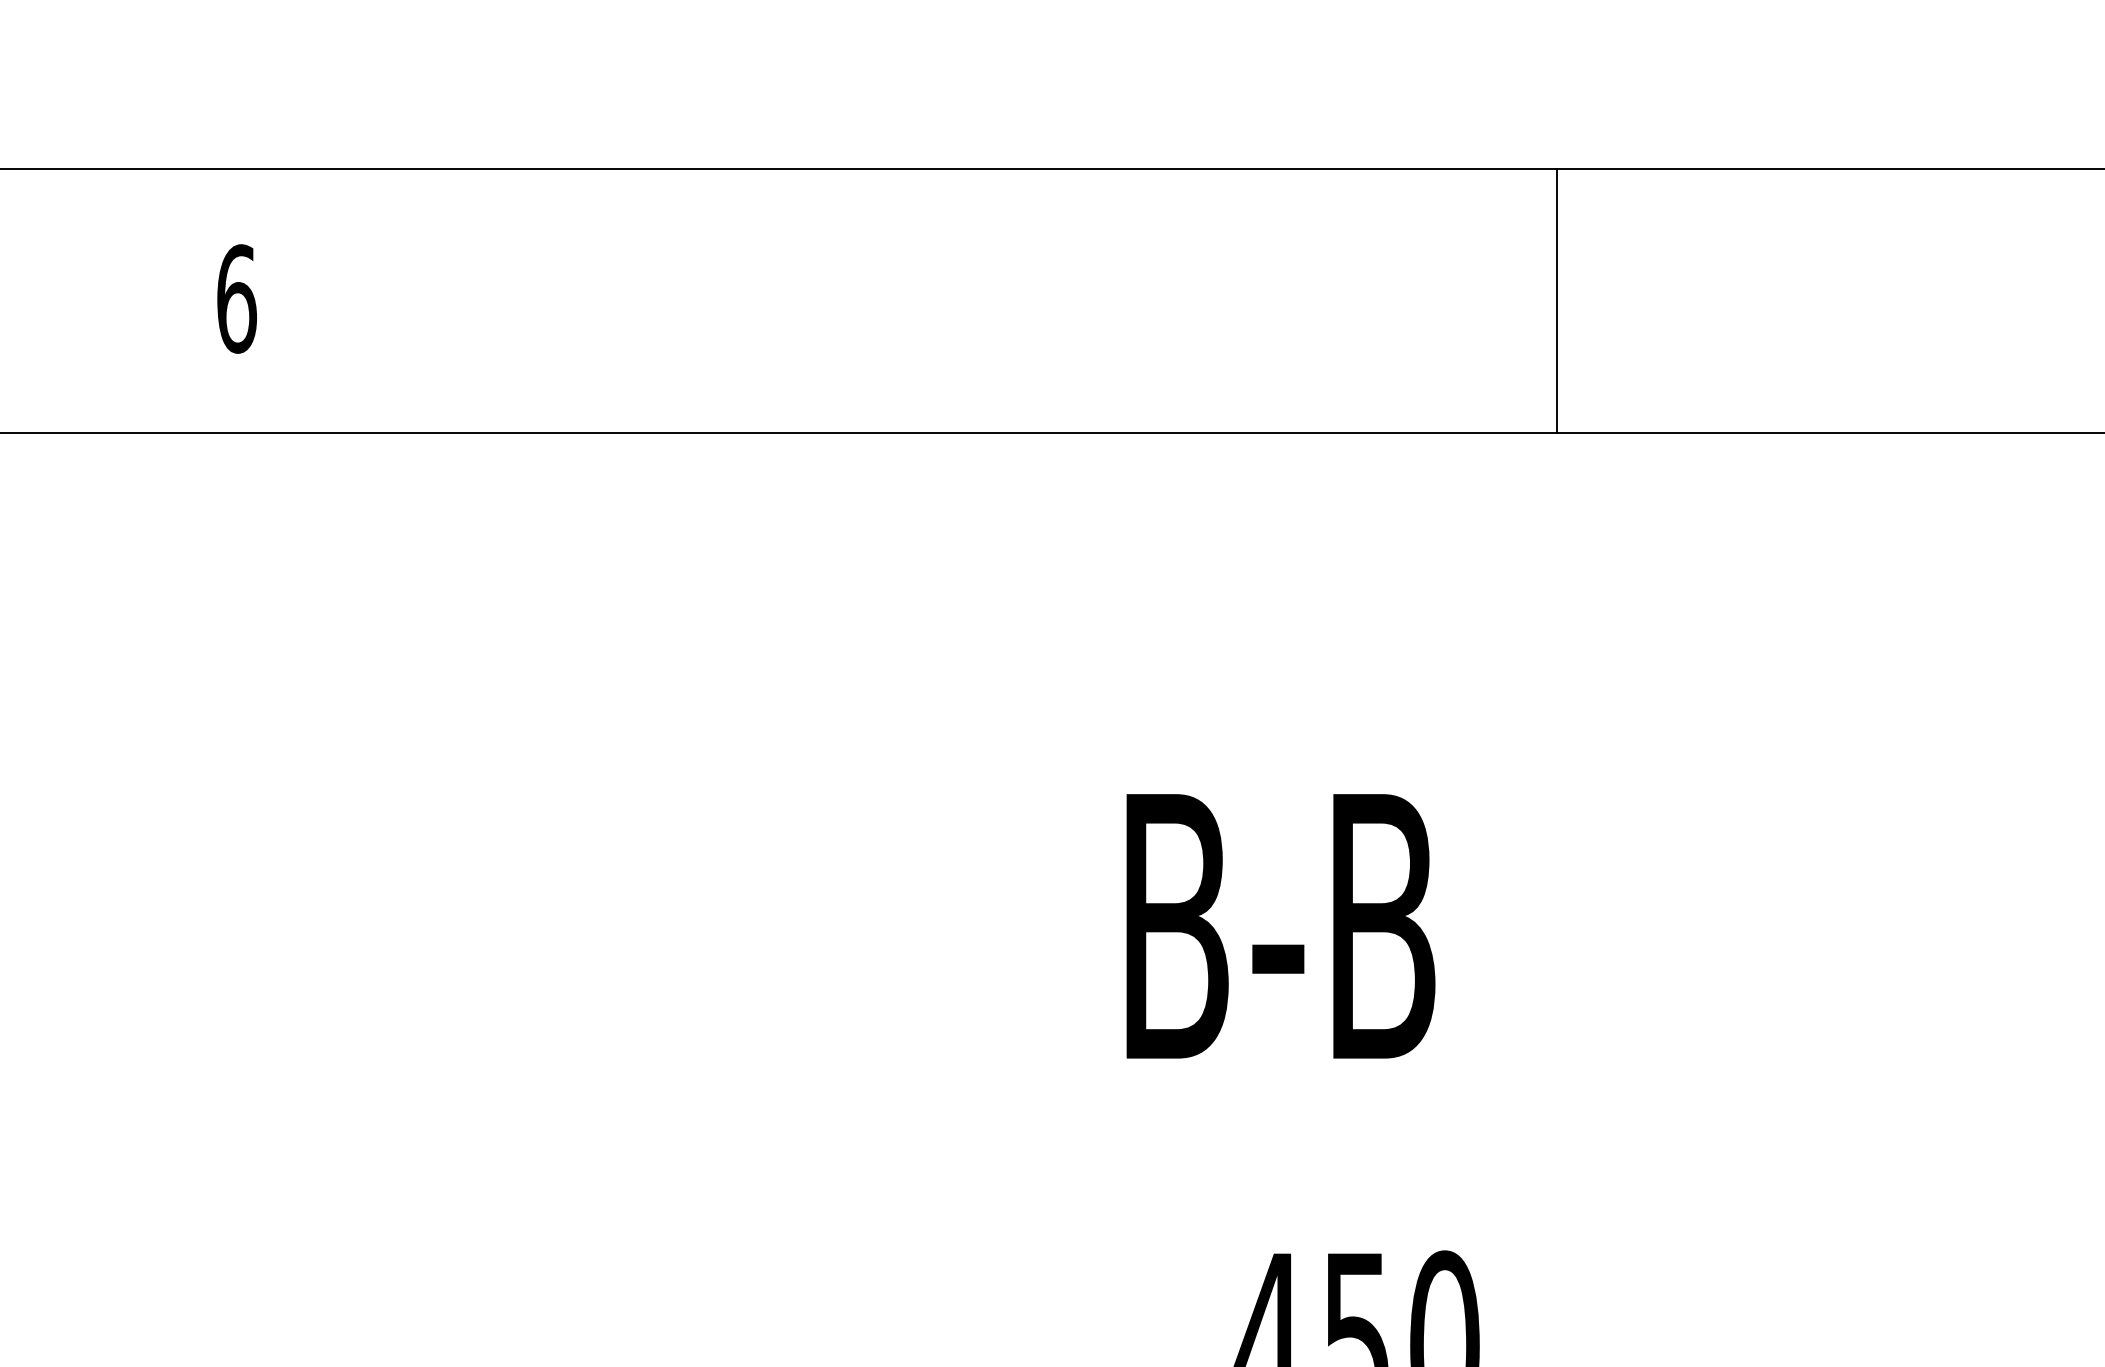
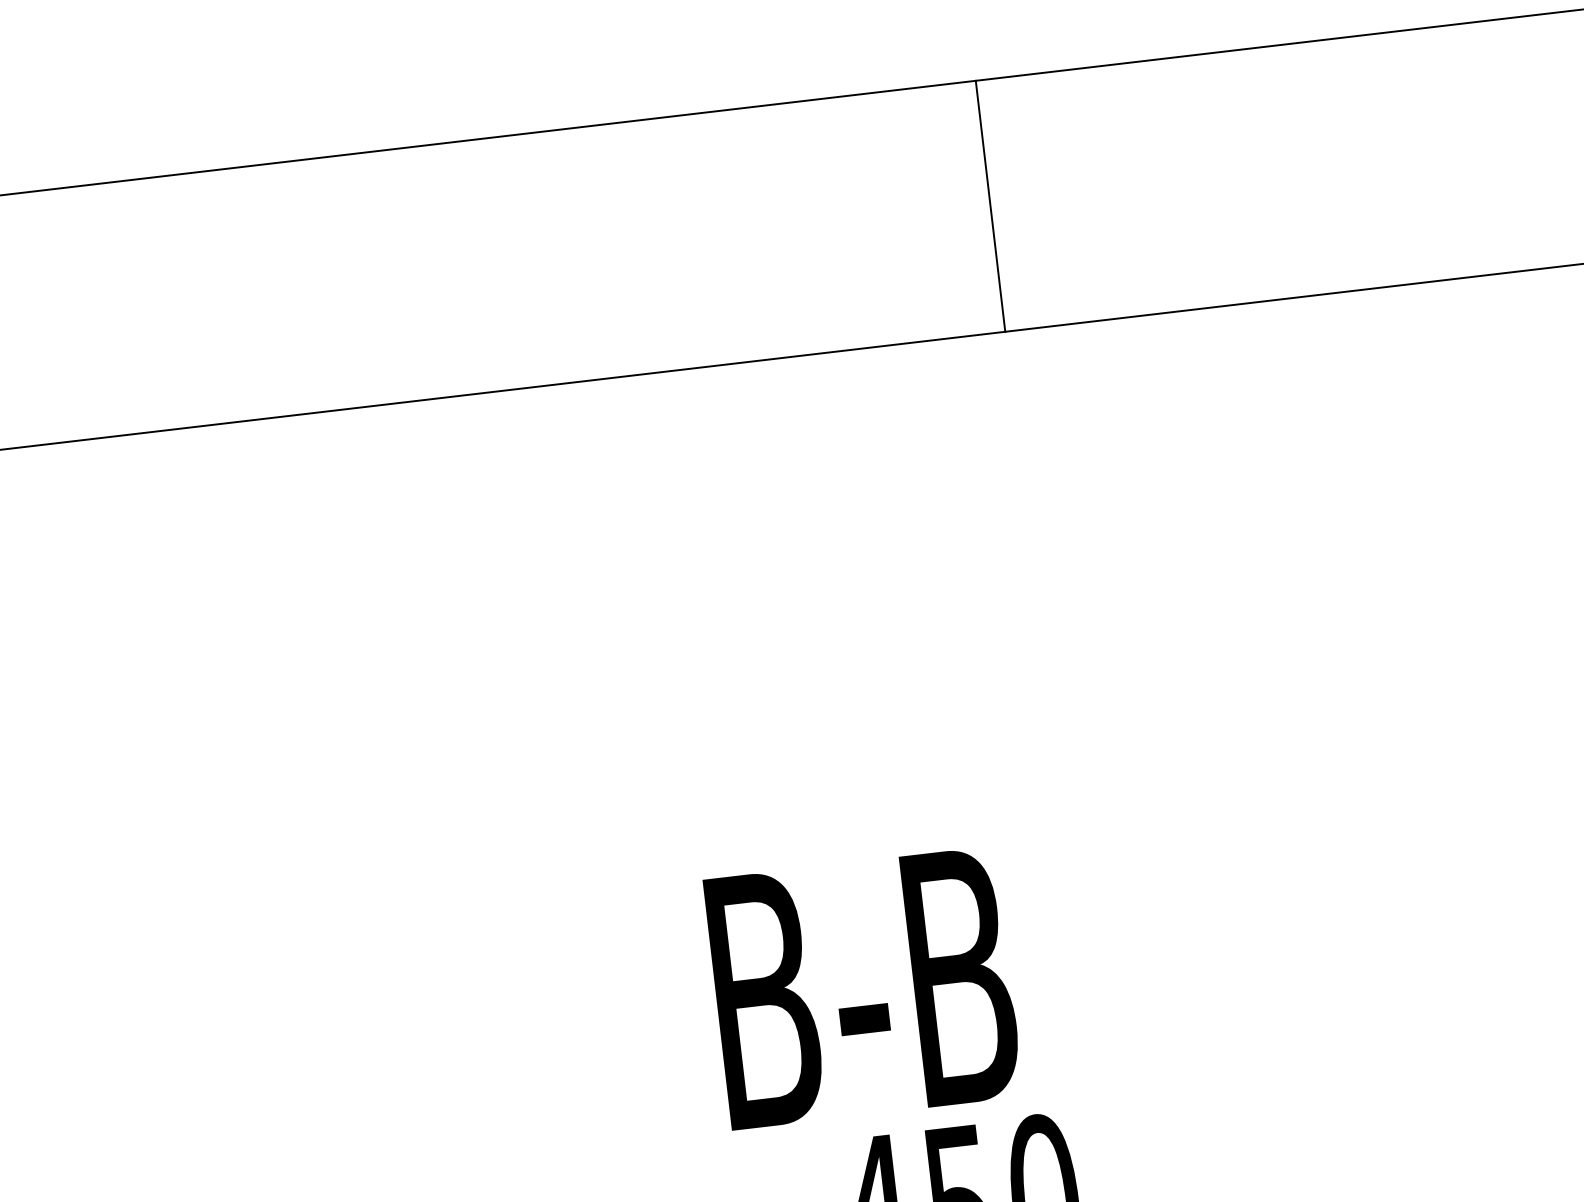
line: (1557, 301) -> (990, 206), moved
text: (1280, 926) -> (863, 988), moved

